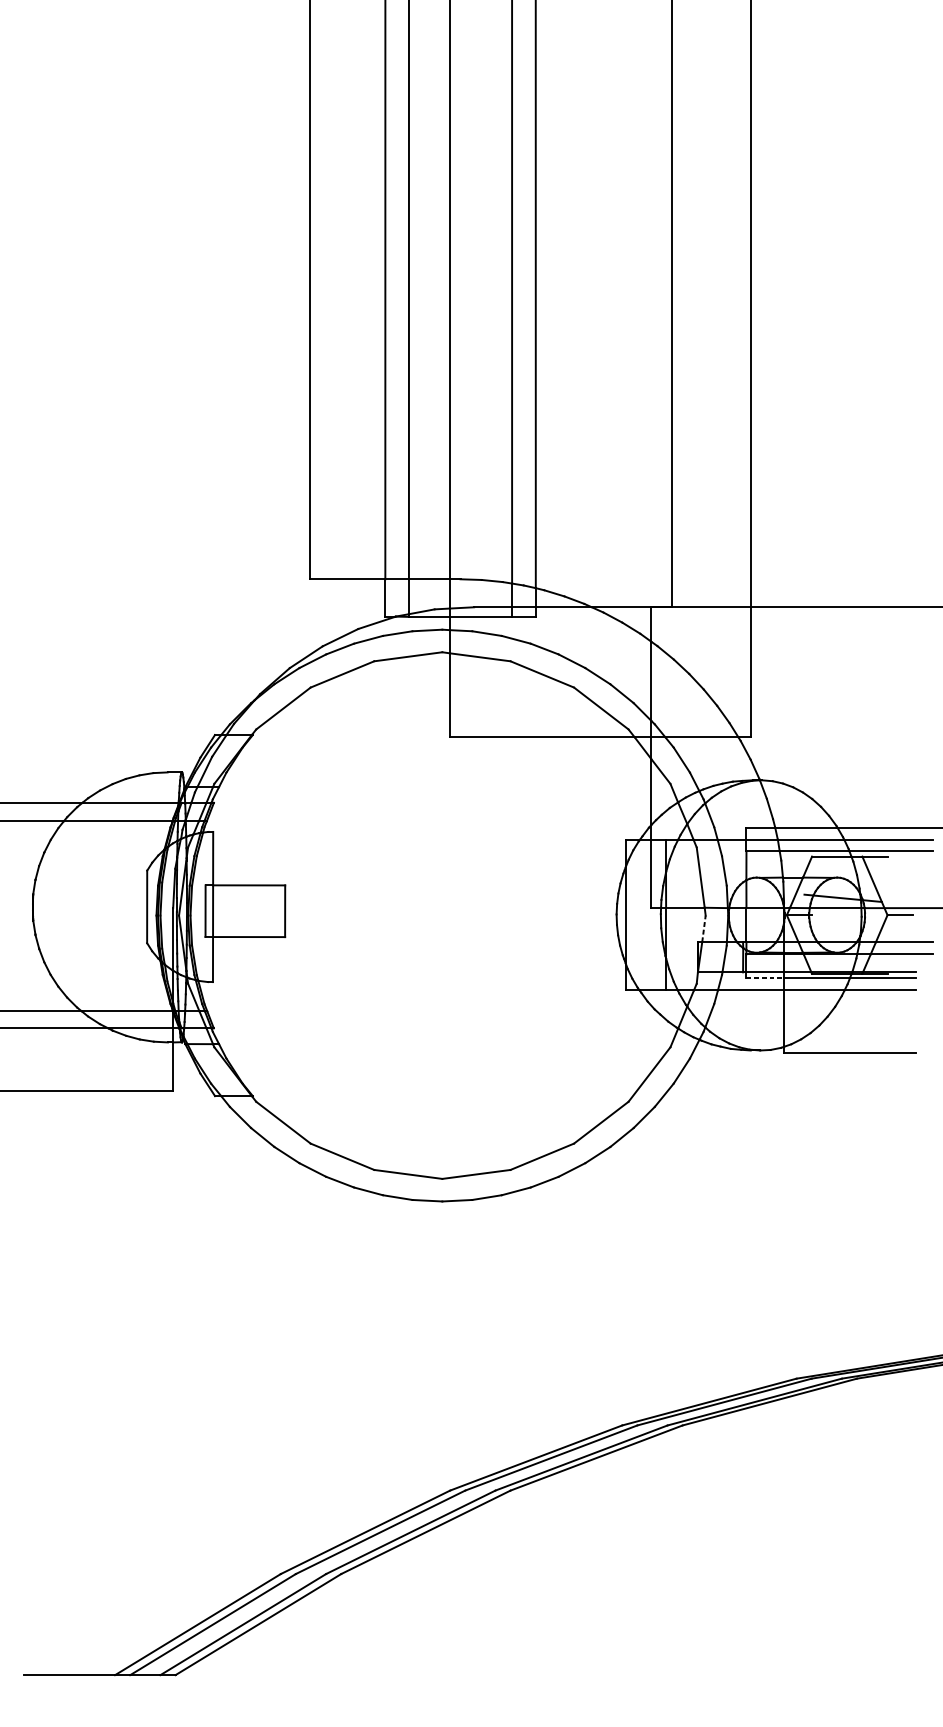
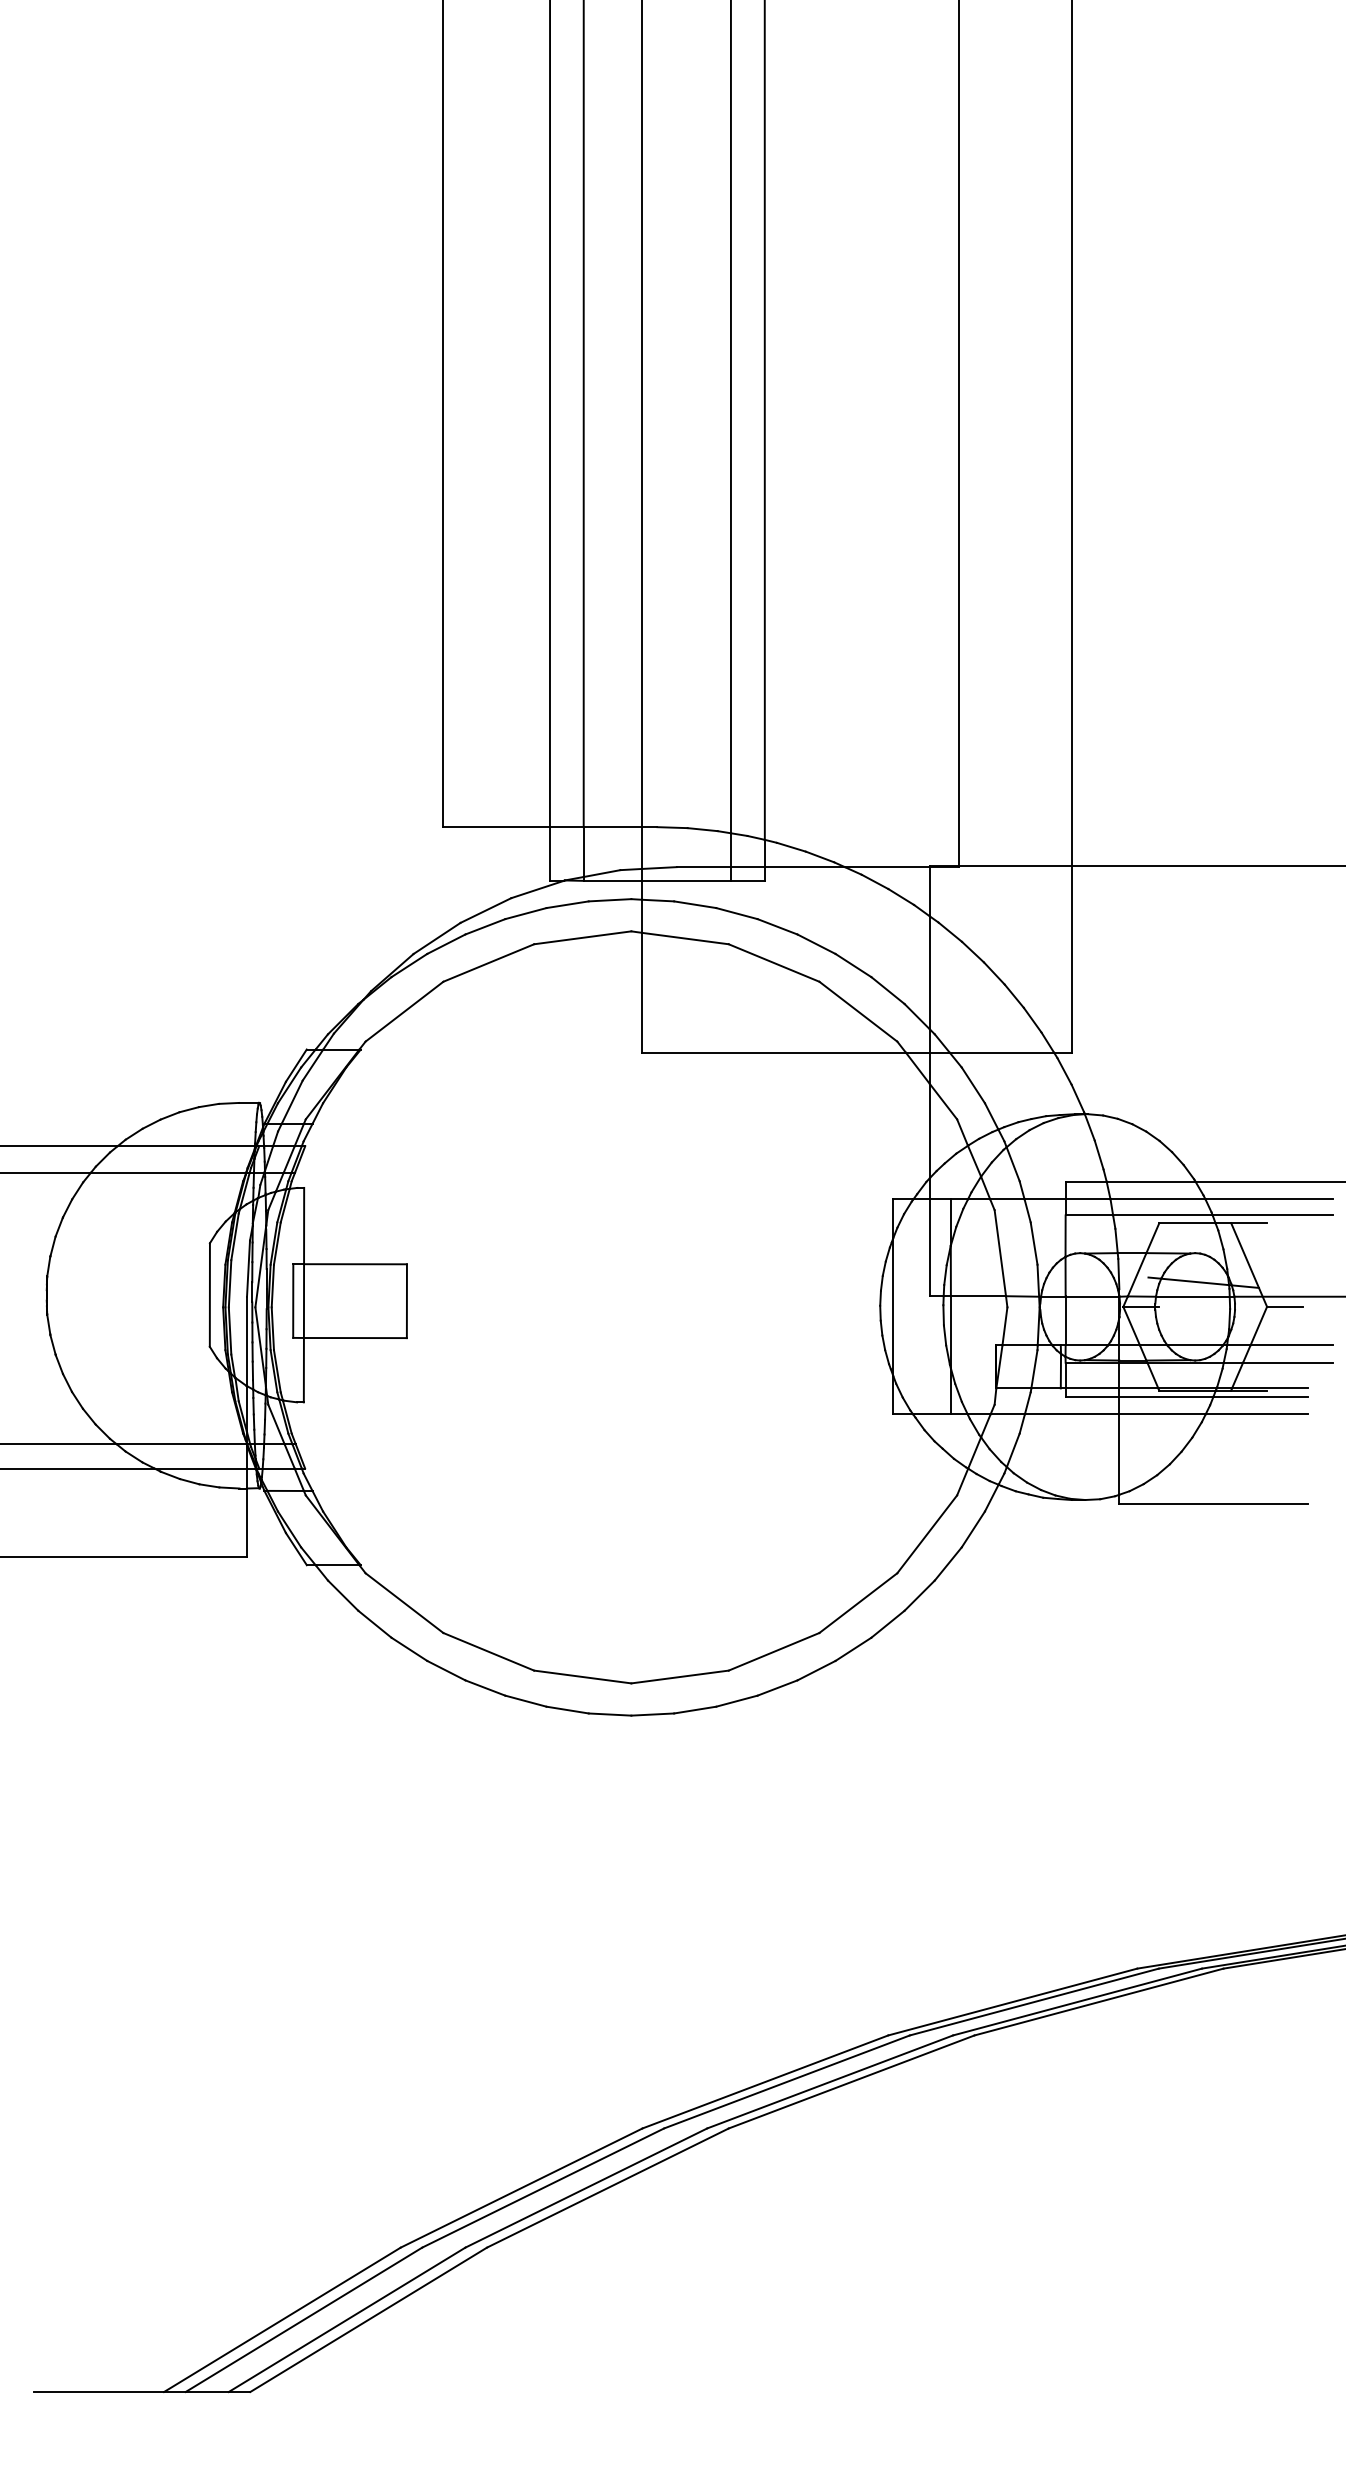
line: (704, 928) -> (1005, 1325), dashed -> solid
line: (765, 977) -> (1092, 1396), dashed -> solid

